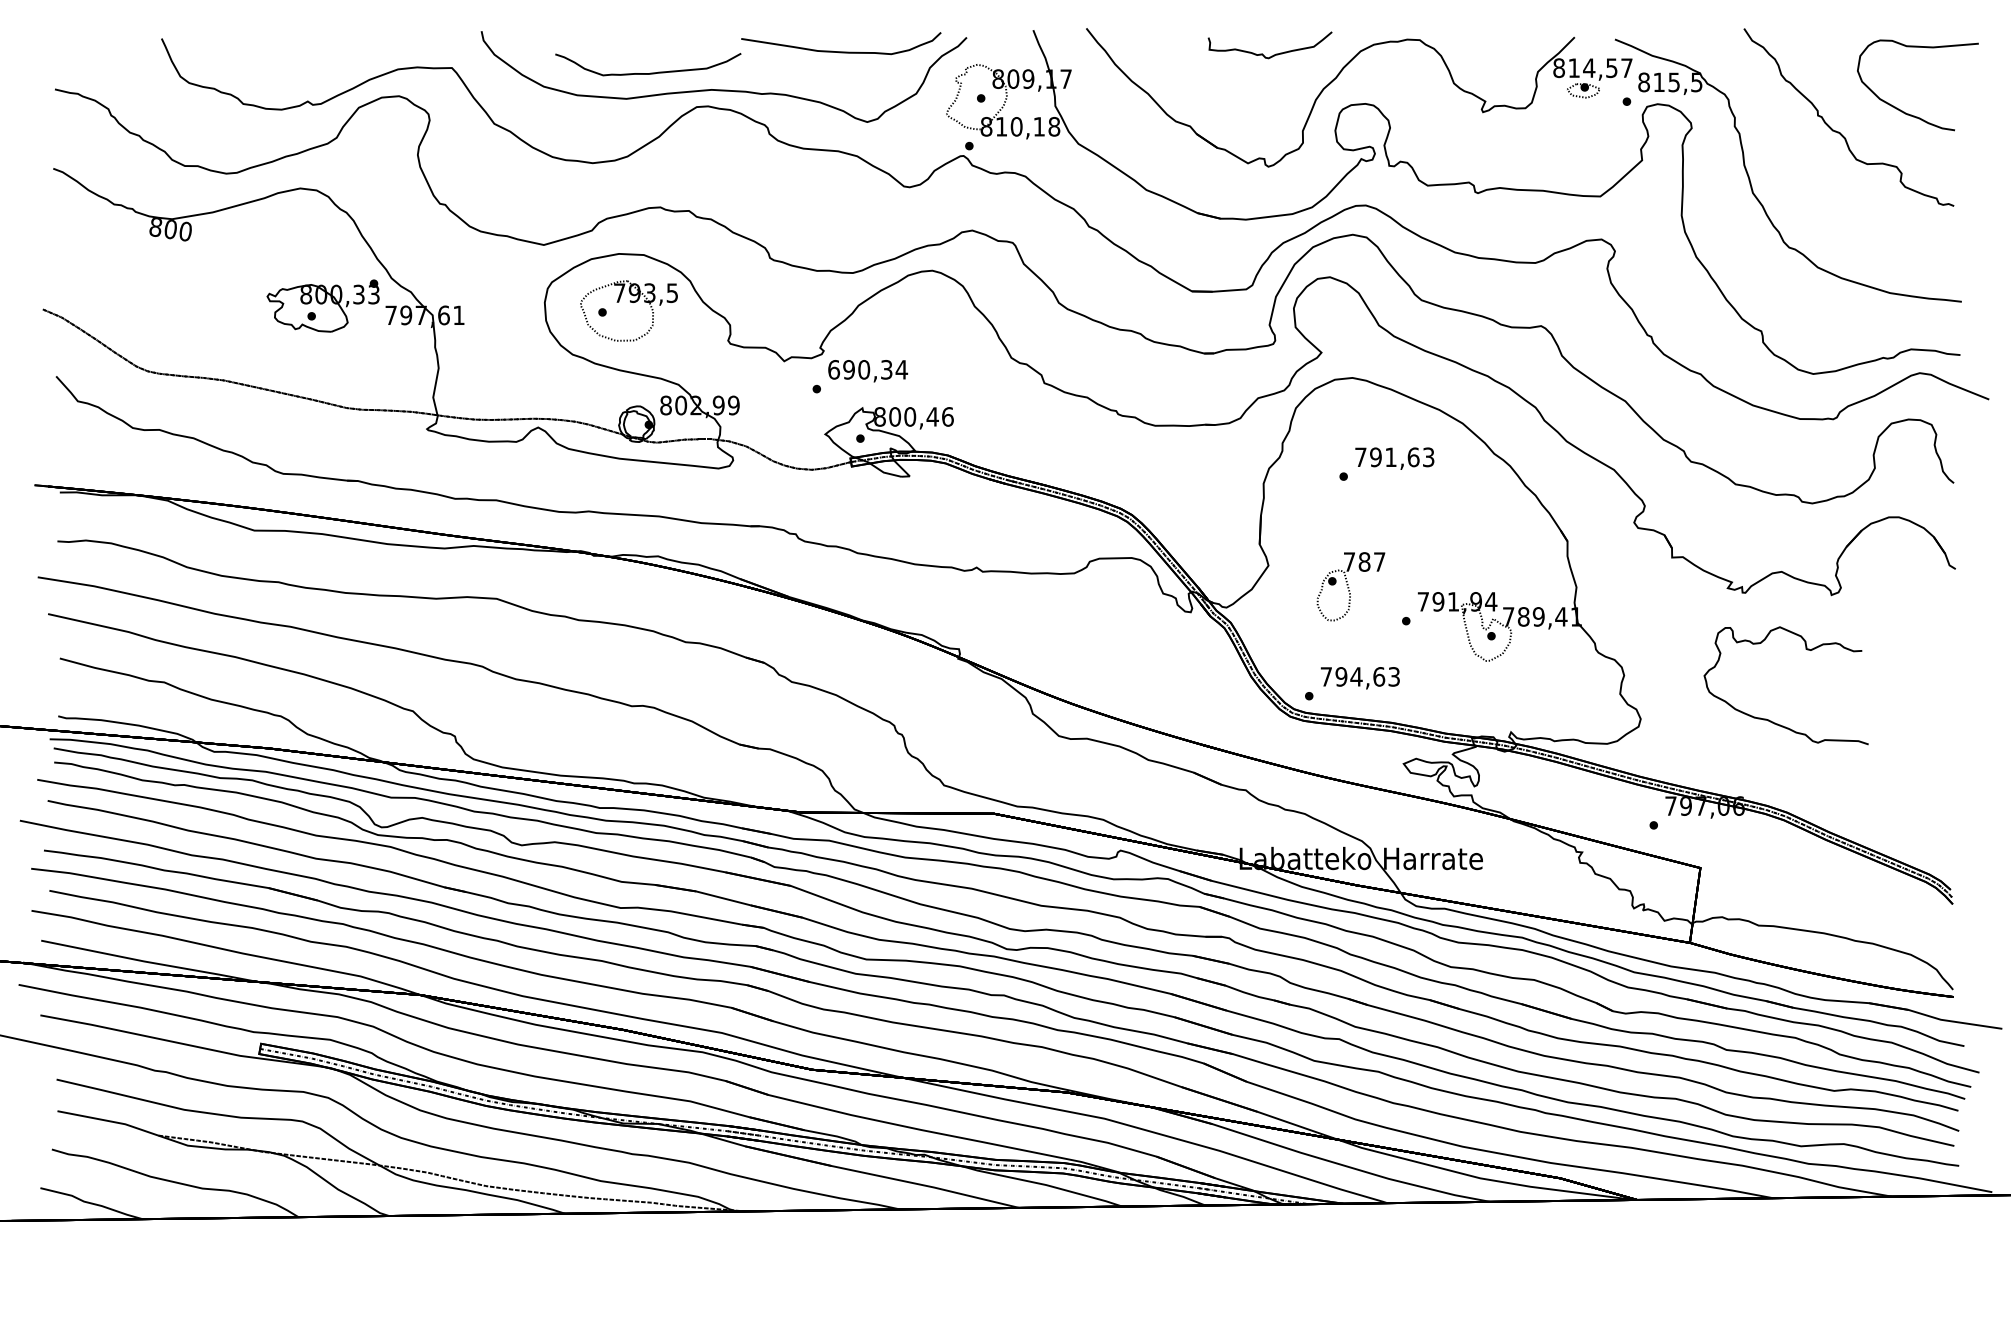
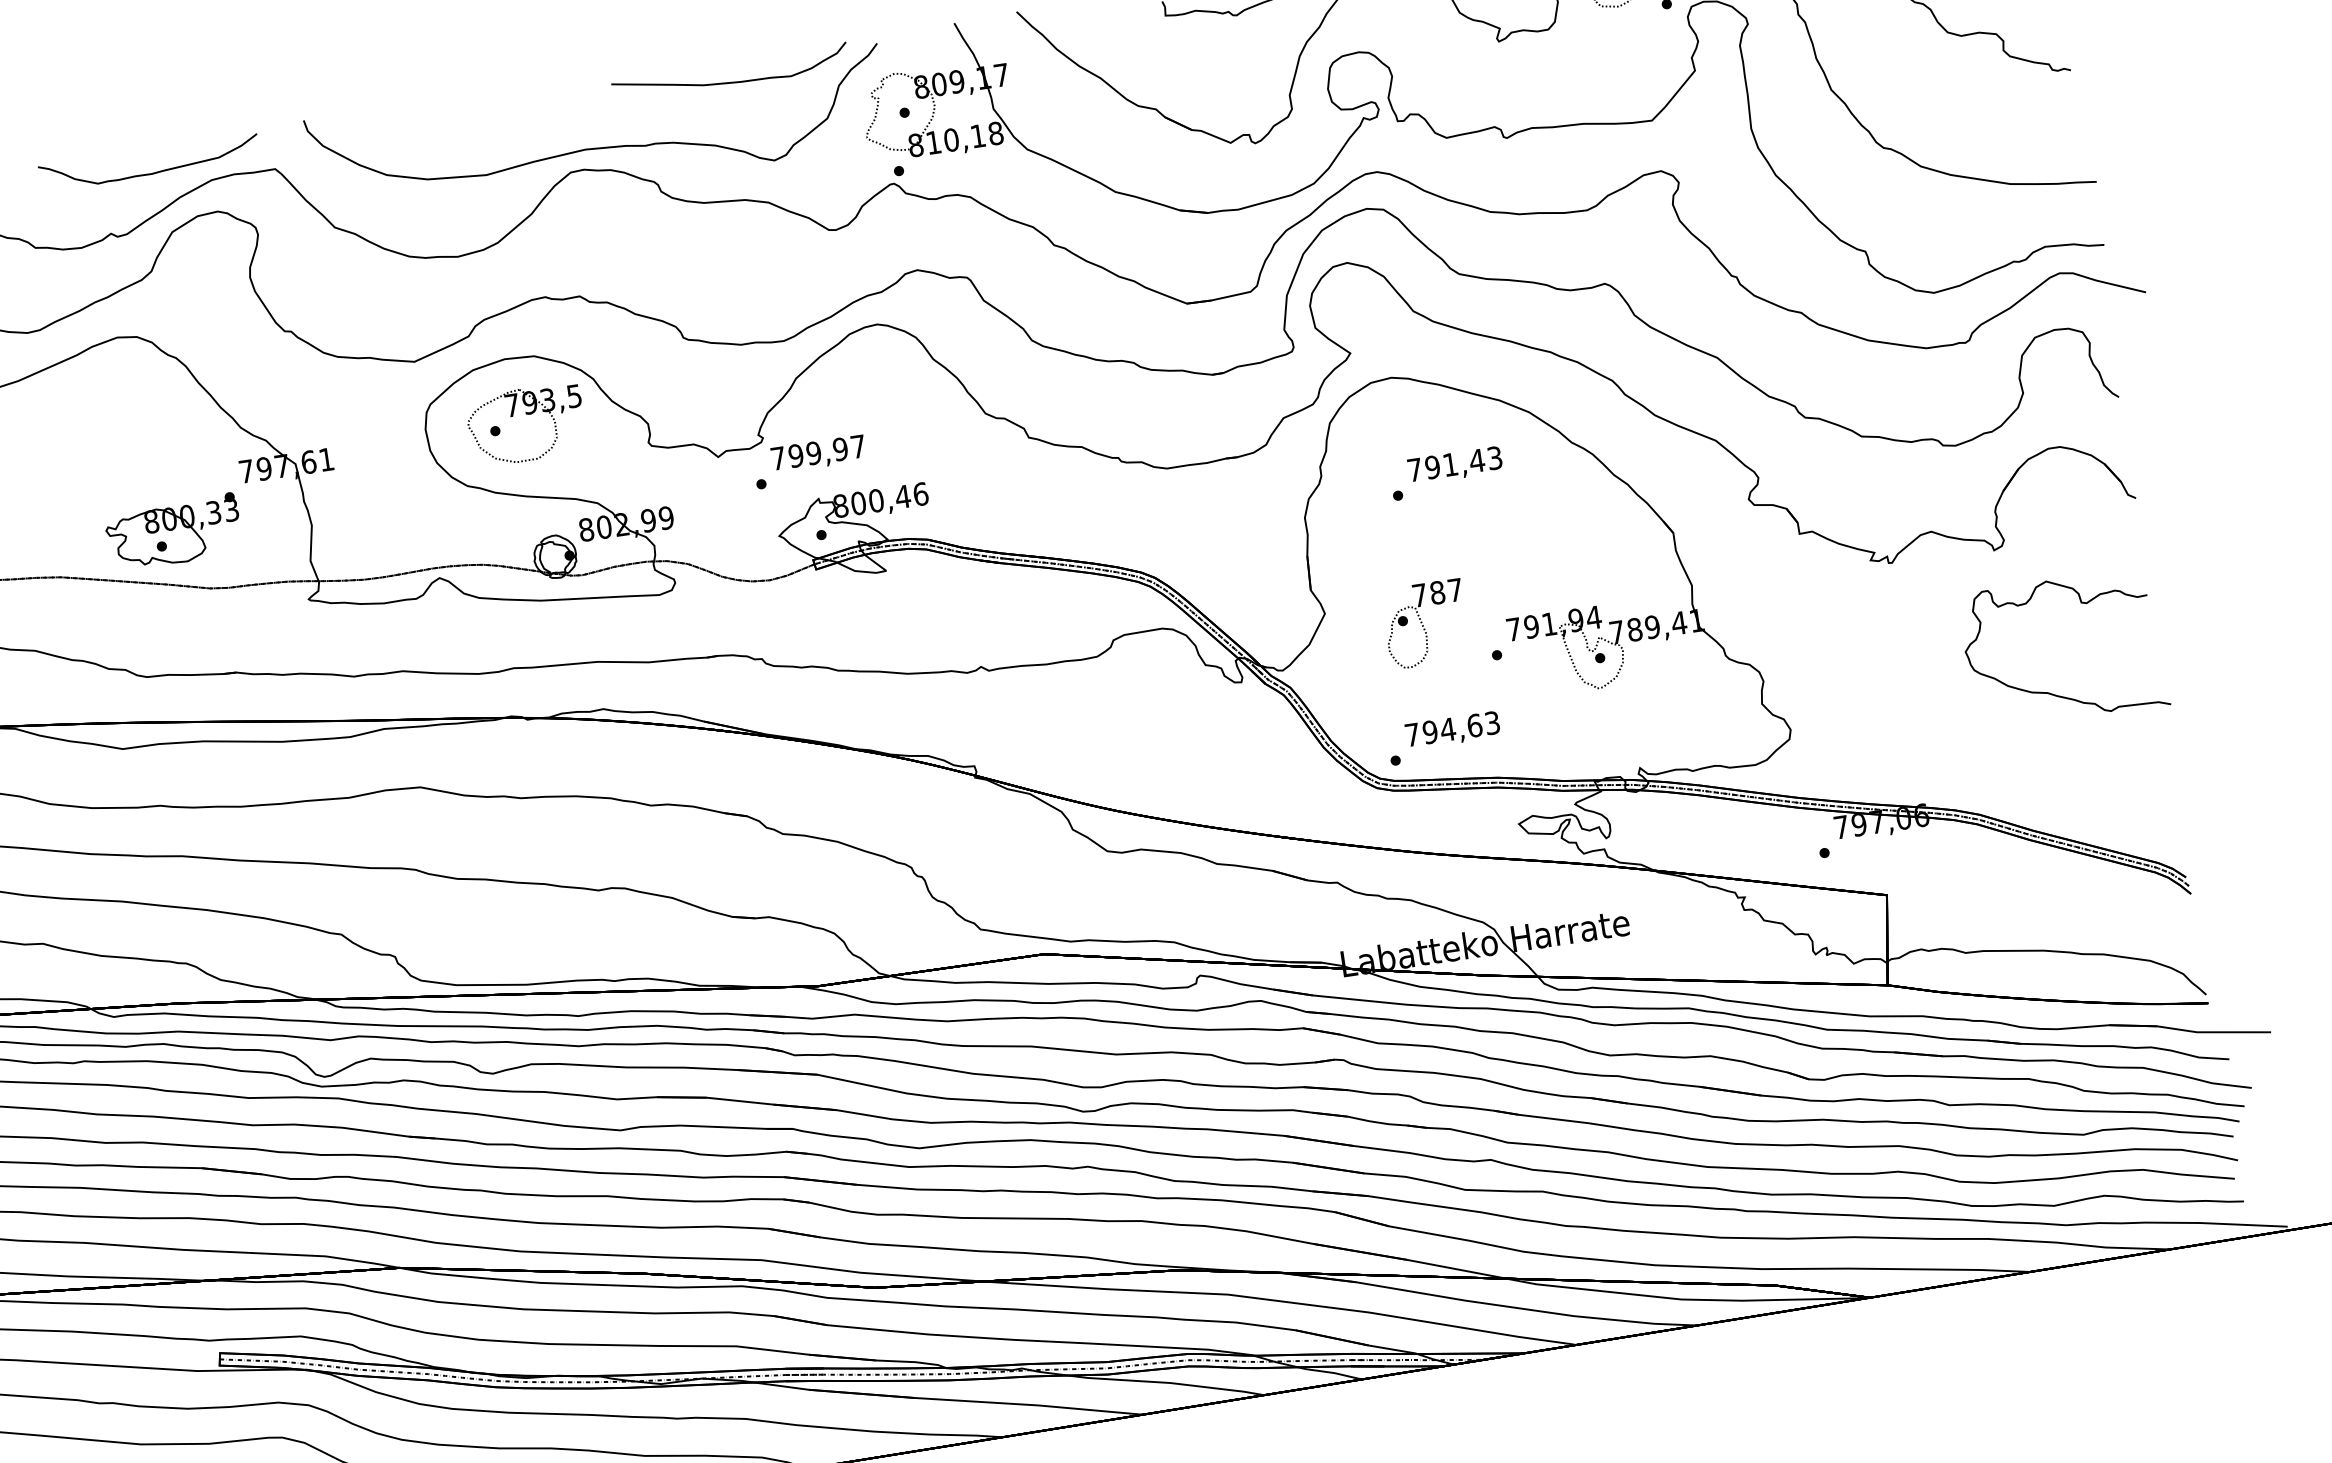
curve: (650, 72) -> (153, 171), moved
part: (322, 305) -> (172, 531), moved
text: (868, 369) -> (818, 452), 690,34 -> 799,97
text: (1413, 457) -> (1477, 460), 791,63 -> 791,43
curve: (1769, 719) -> (2049, 692), moved

